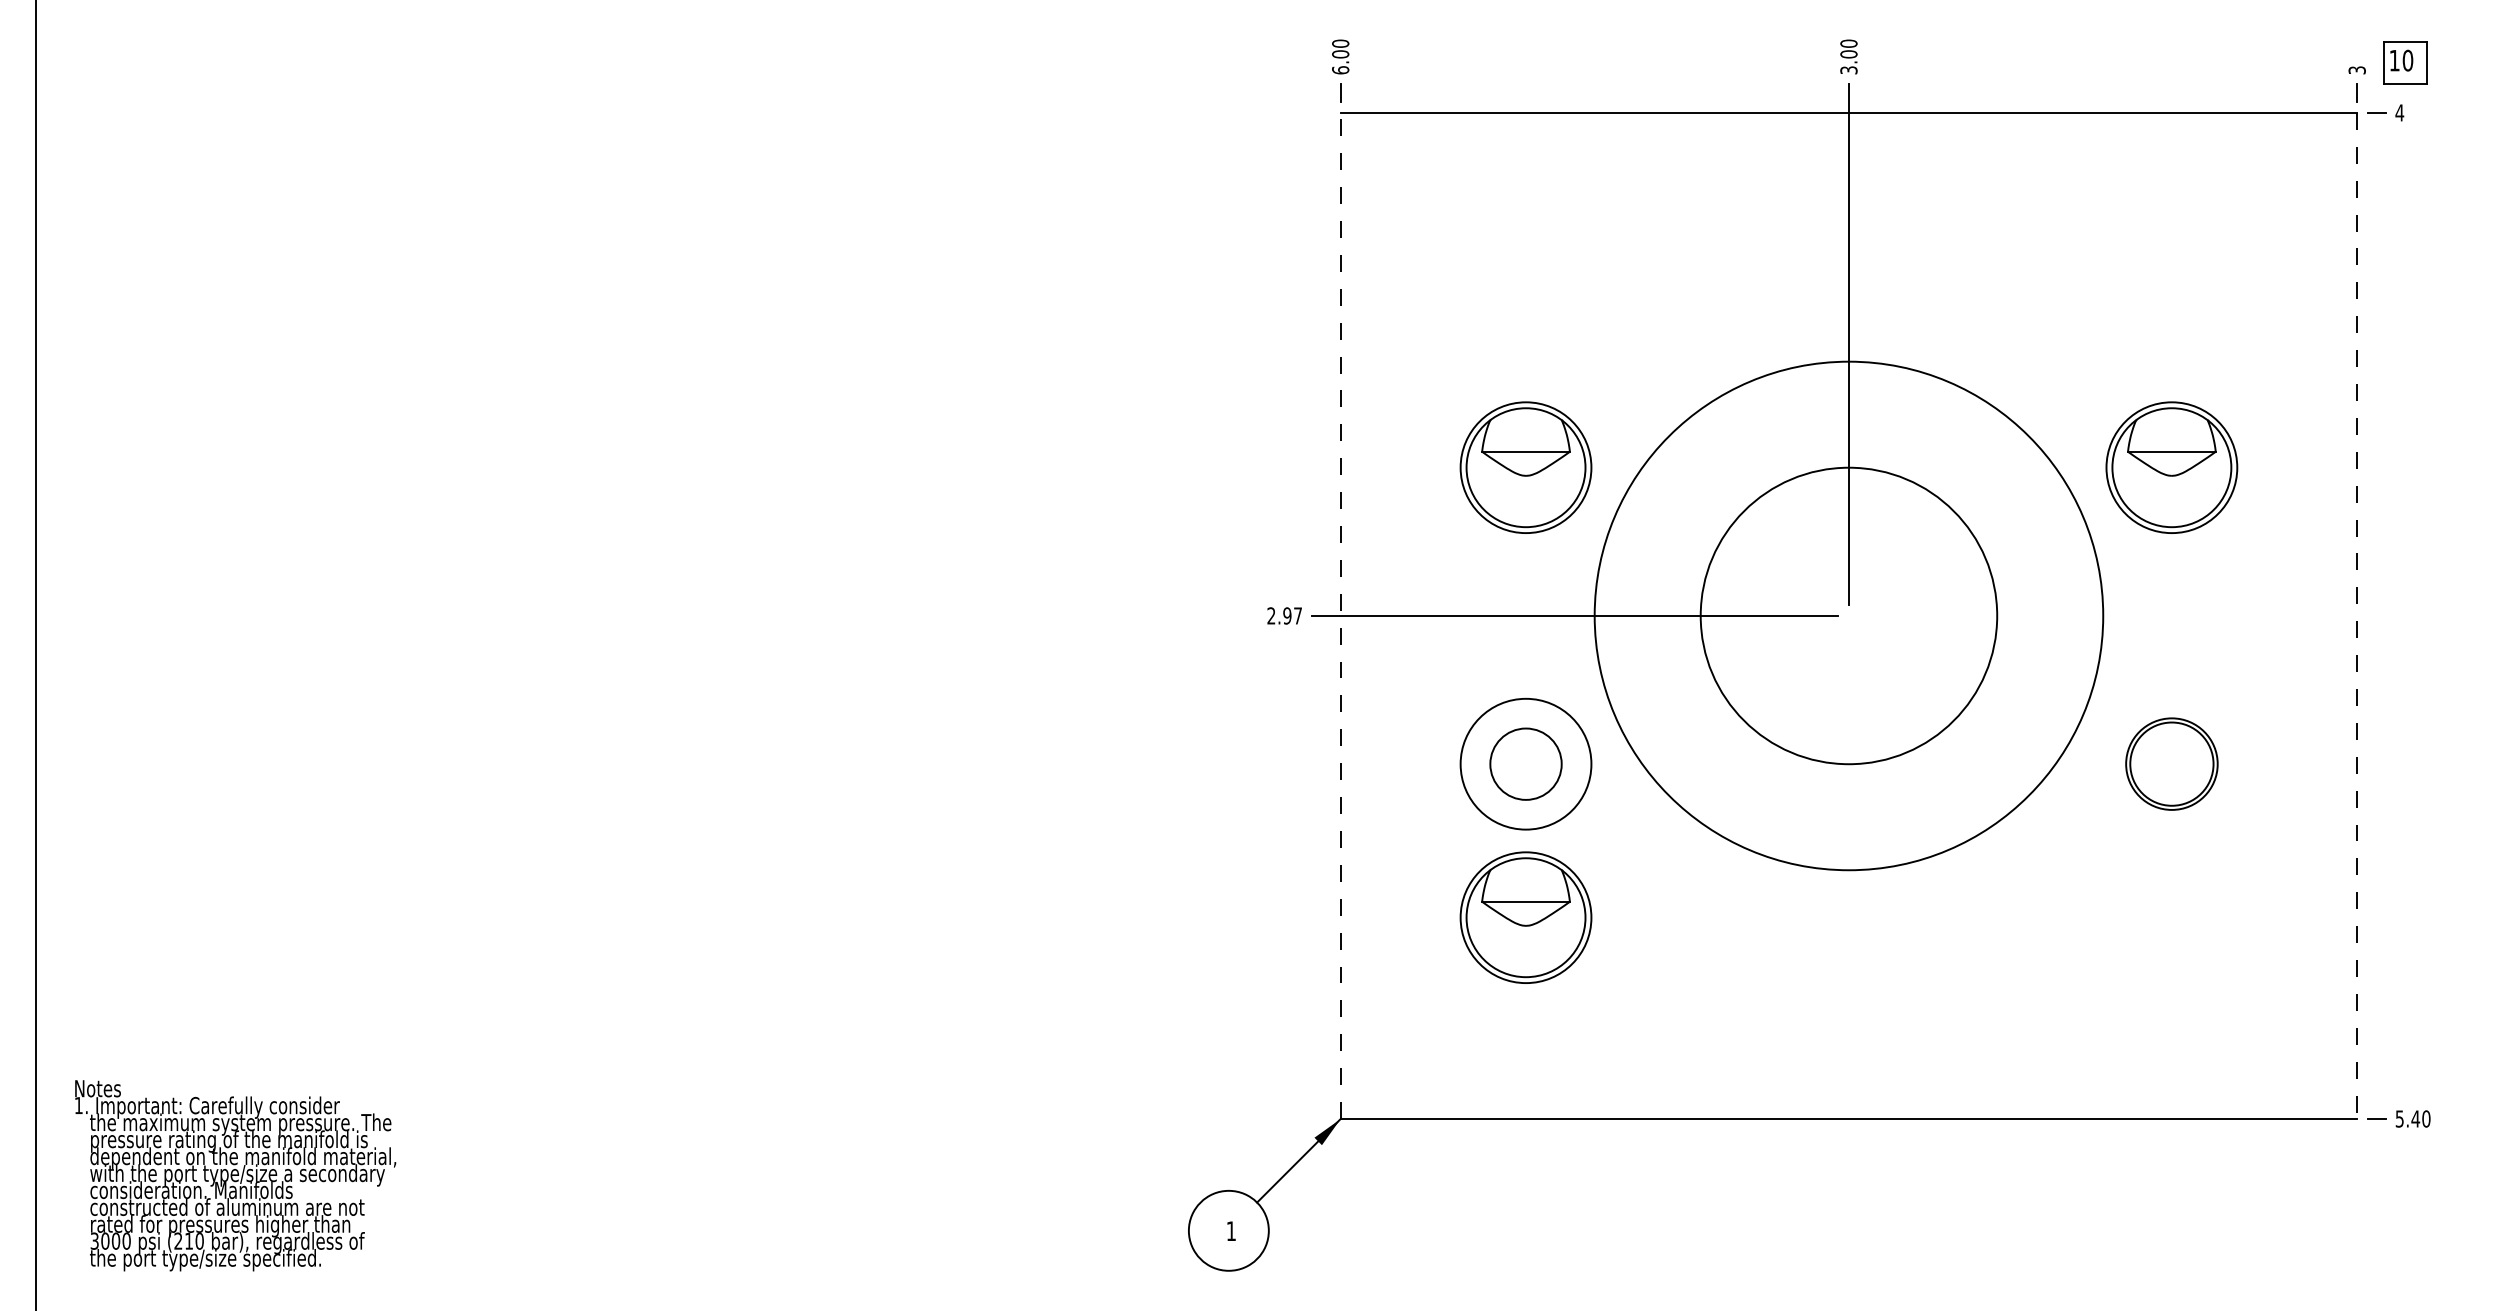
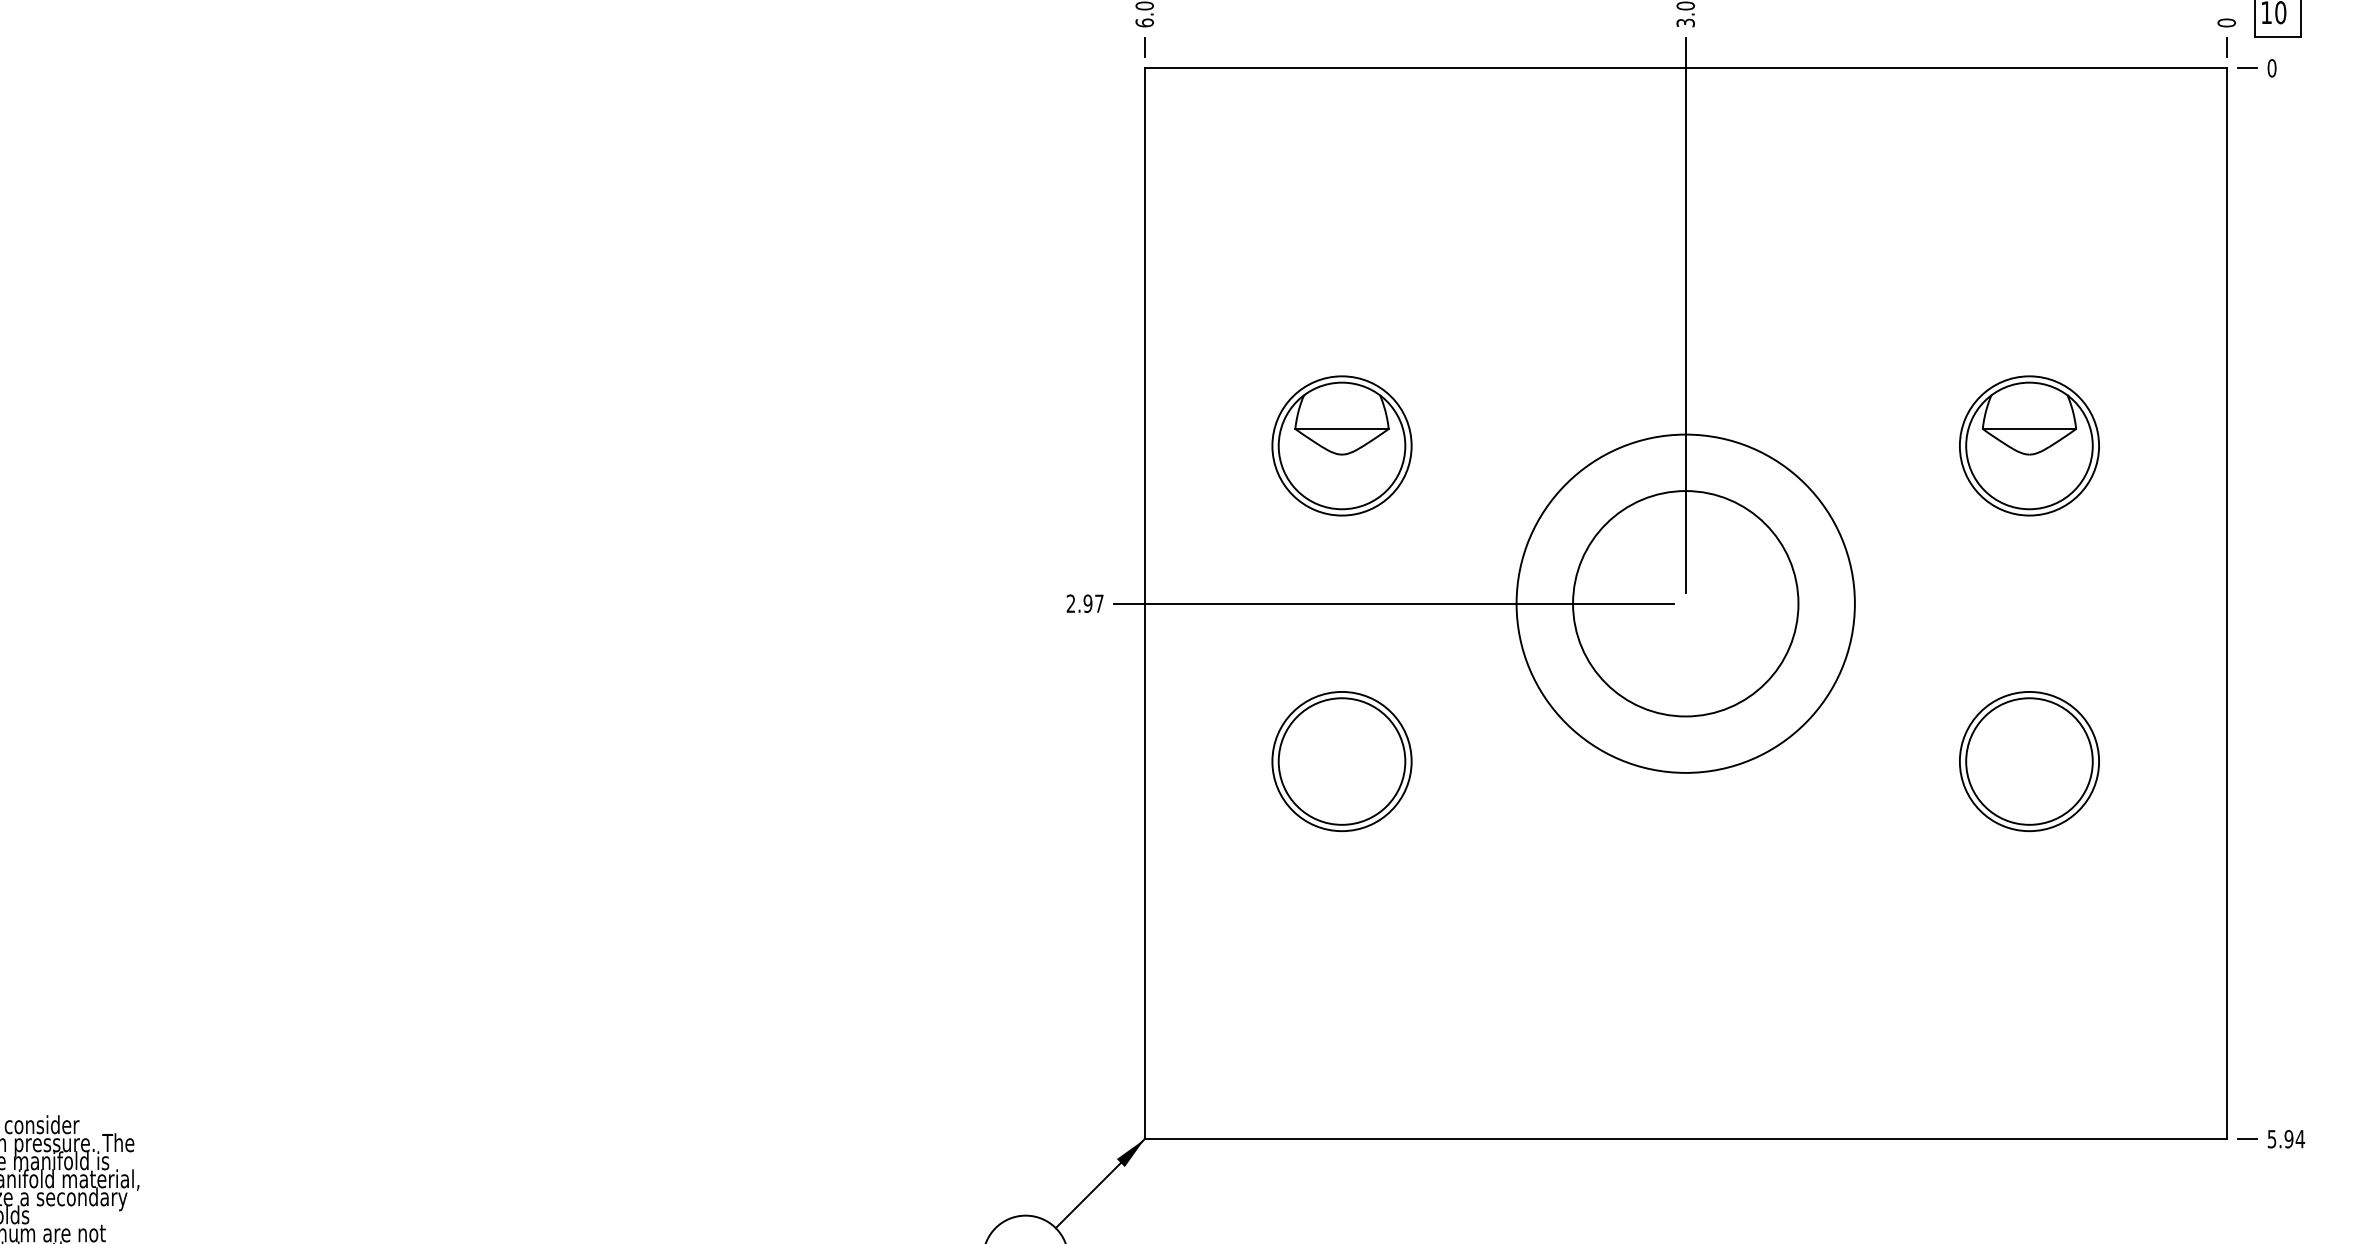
text: (2356, 70) -> (2225, 23), 3 -> 0
text: (2399, 112) -> (2271, 67), 4 -> 0
line: (1340, 615) -> (1144, 603), dashed -> solid
circle: (1848, 615) -> (1685, 603), size x0.62
circle: (1848, 615) -> (1685, 603), size x0.71
line: (2357, 616) -> (2227, 604), dashed -> solid
circle: (1525, 763) -> (1341, 760), size x1.67
part: (2171, 763) -> (2029, 760), size x1.43
part: (1525, 917) -> (1341, 924), removed
text: (2420, 1118) -> (2294, 1138), 5.40 -> 5.94

